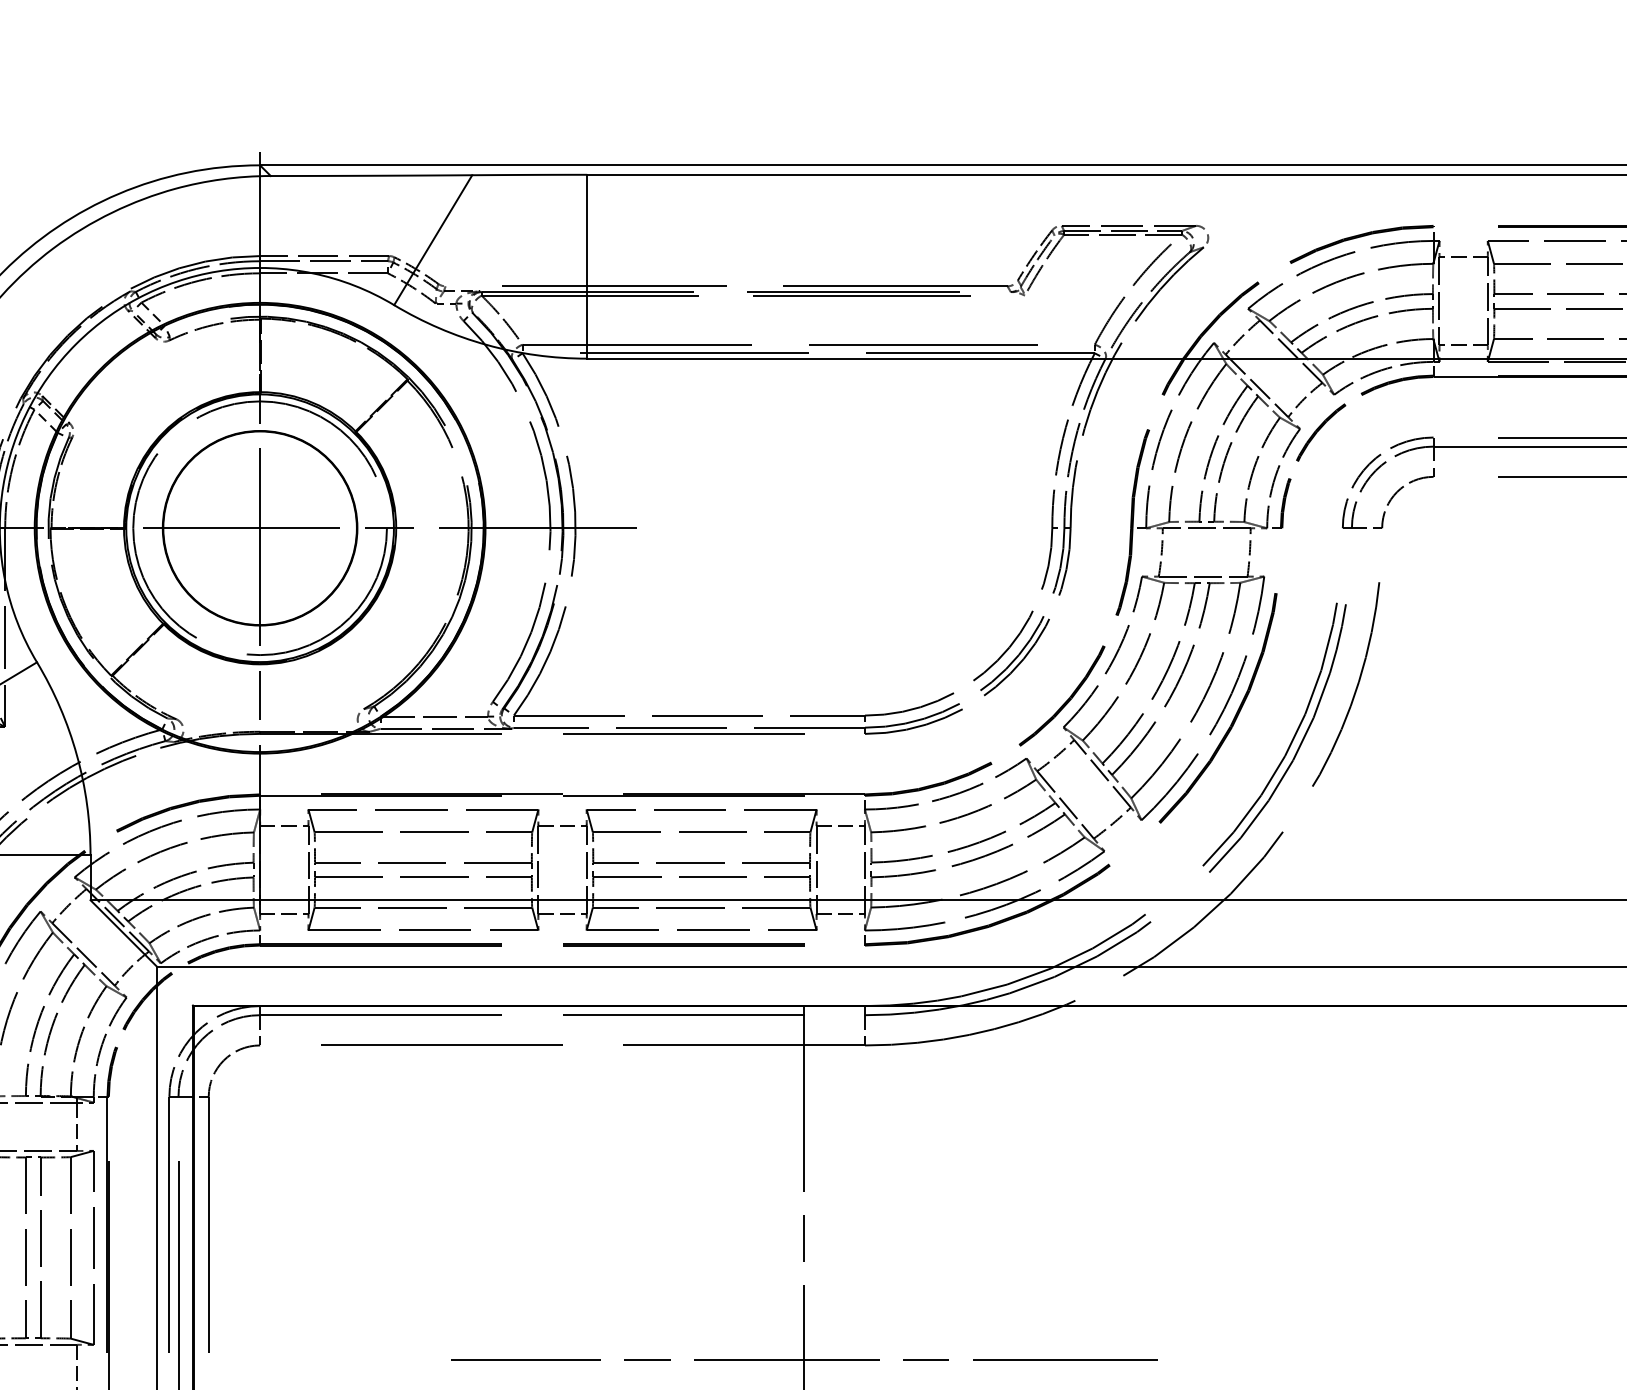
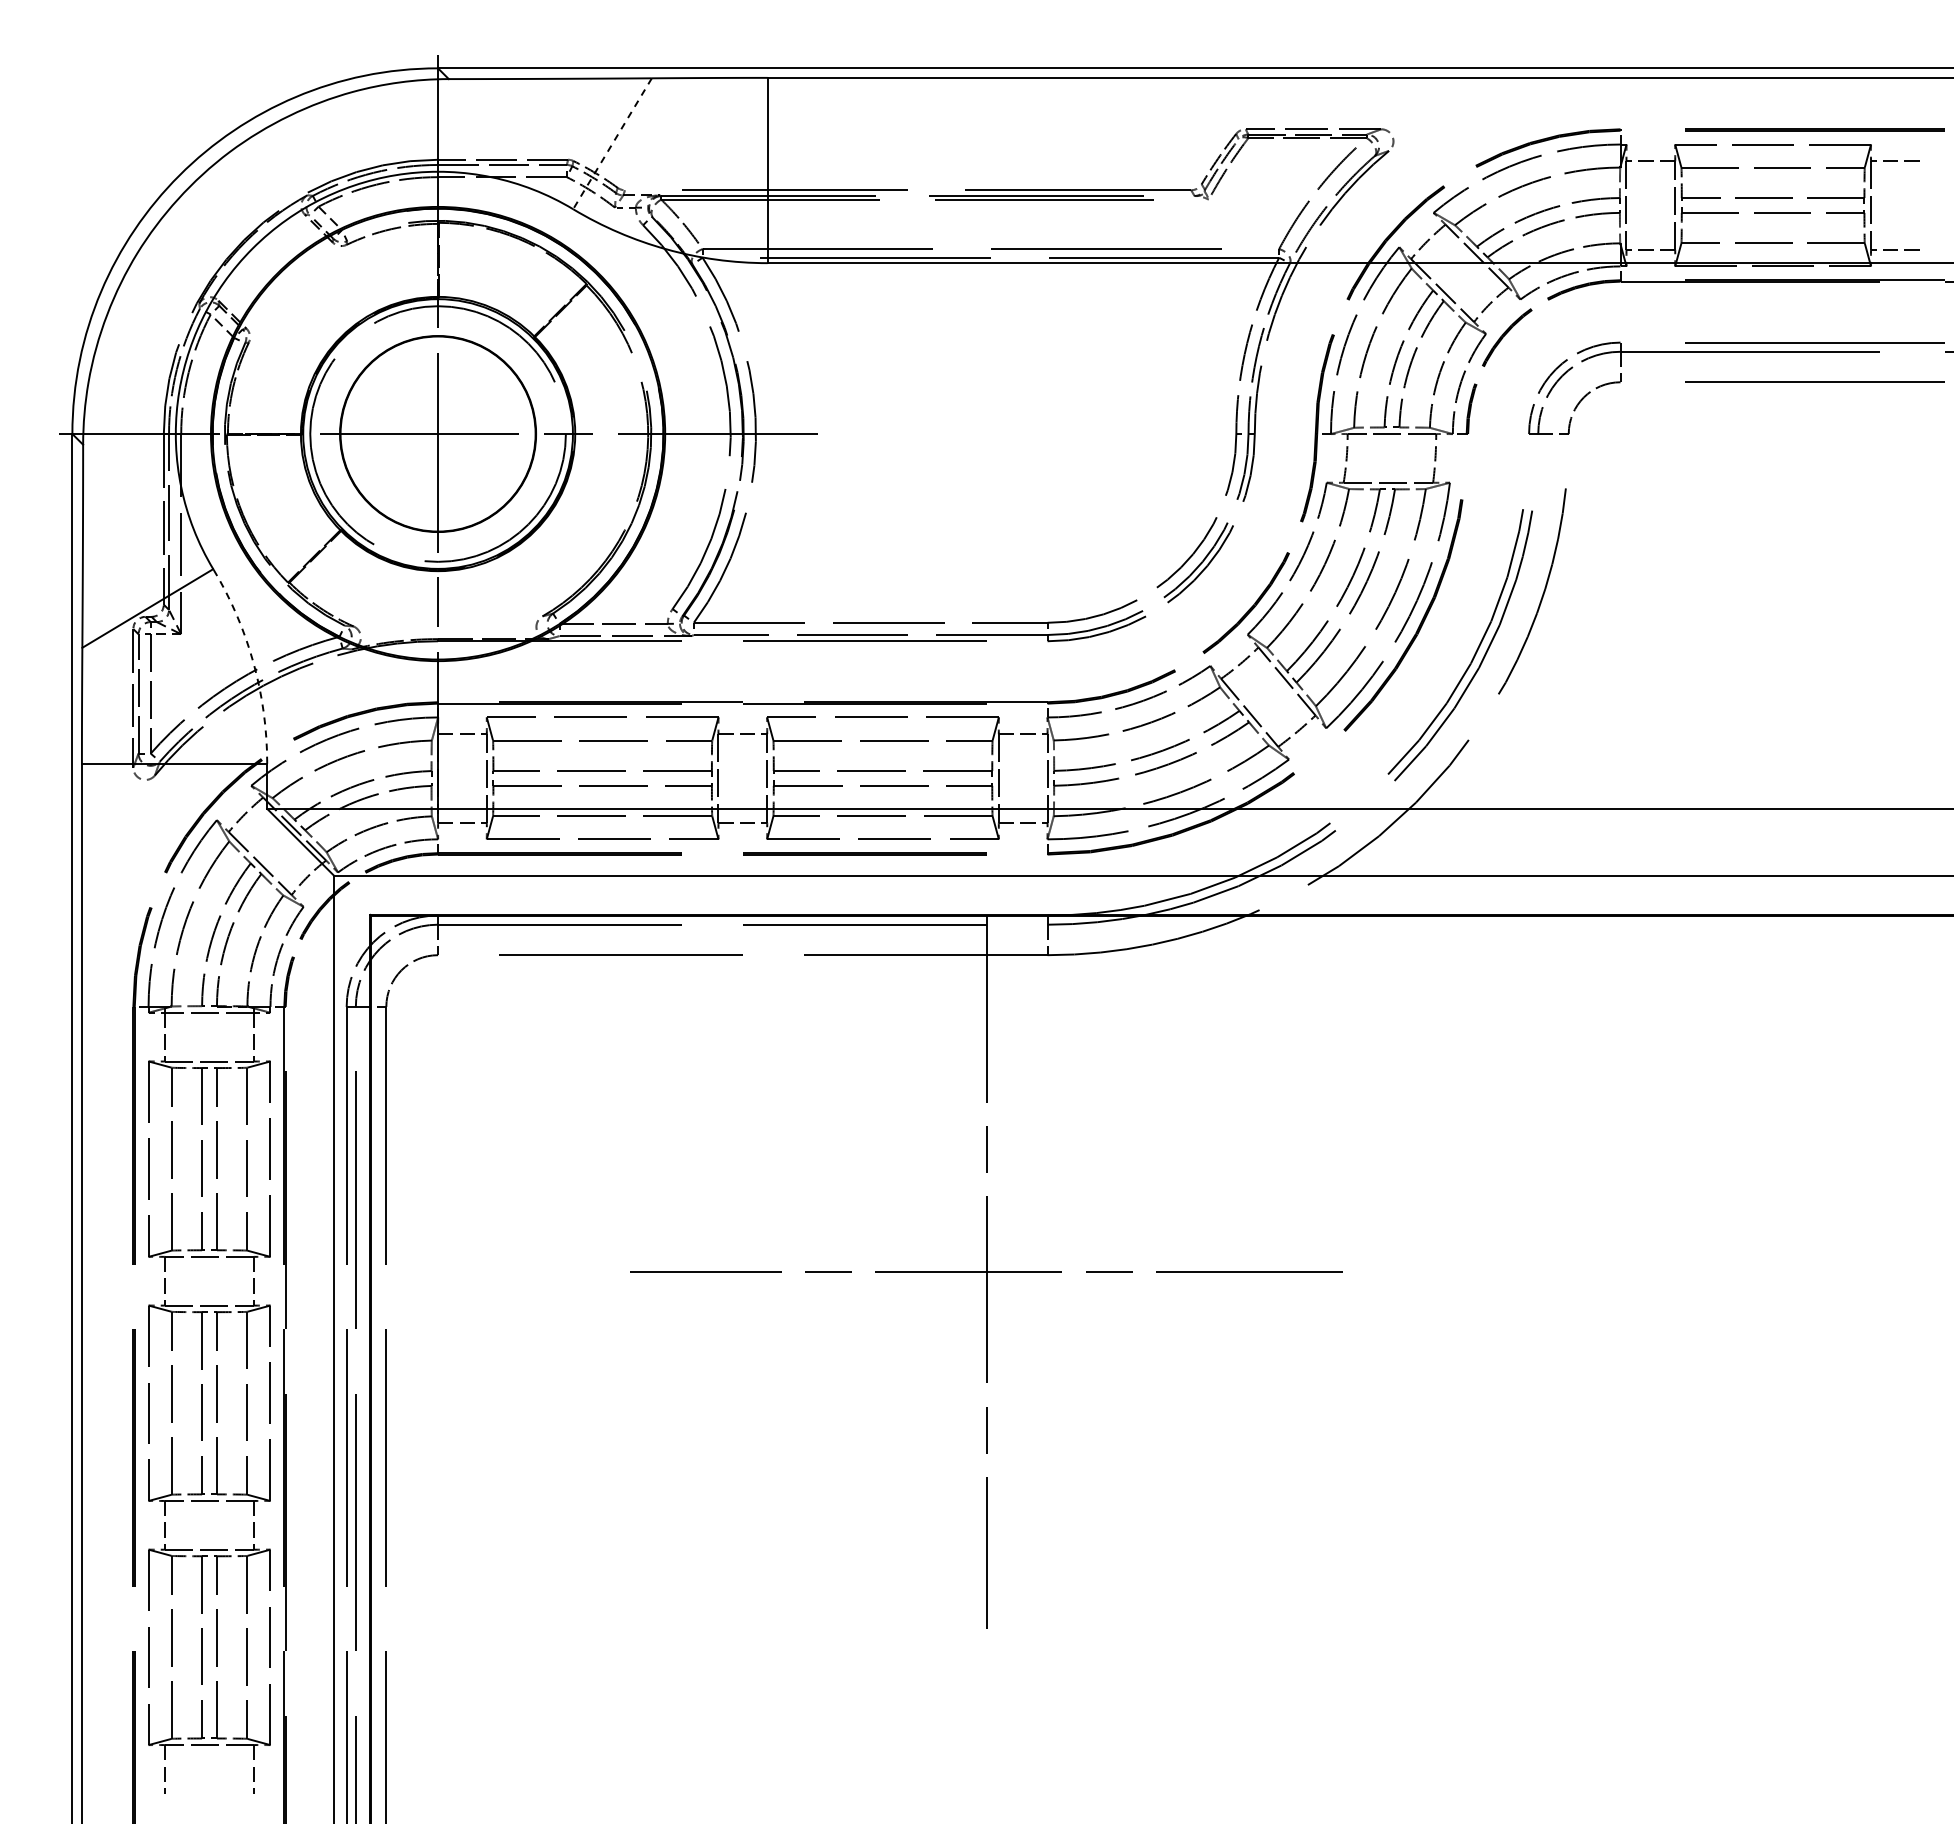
line: (433, 240) -> (612, 144), solid -> dashed
arc: (76, 754) -> (253, 662), solid -> dashed

